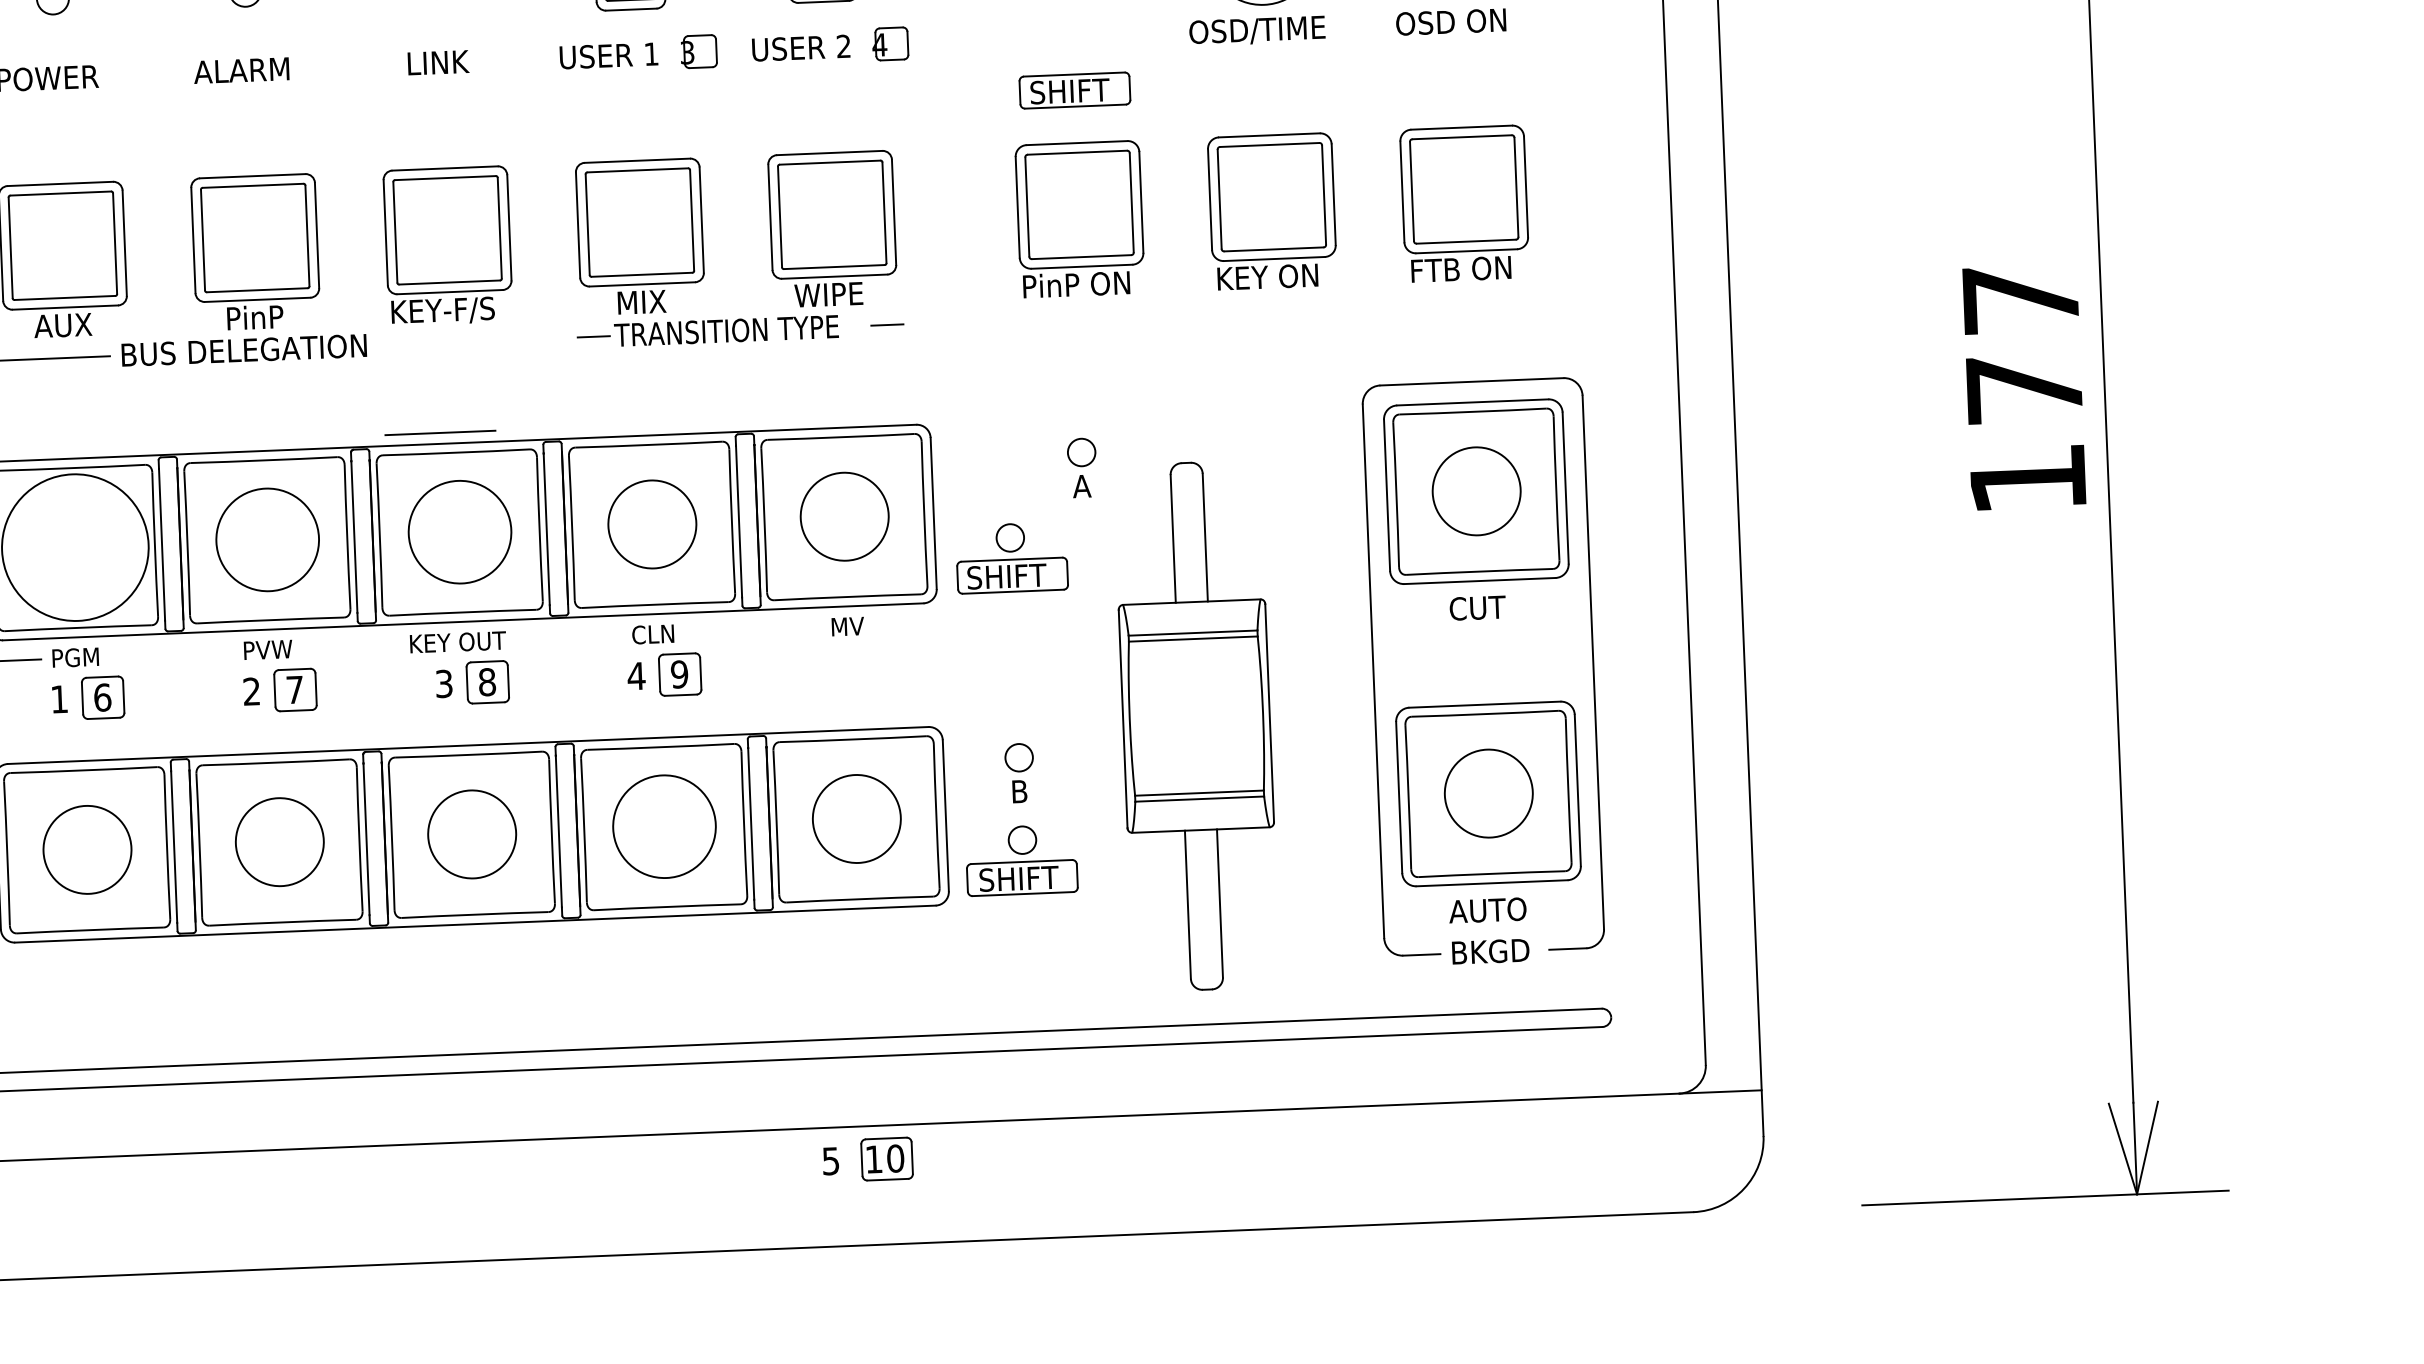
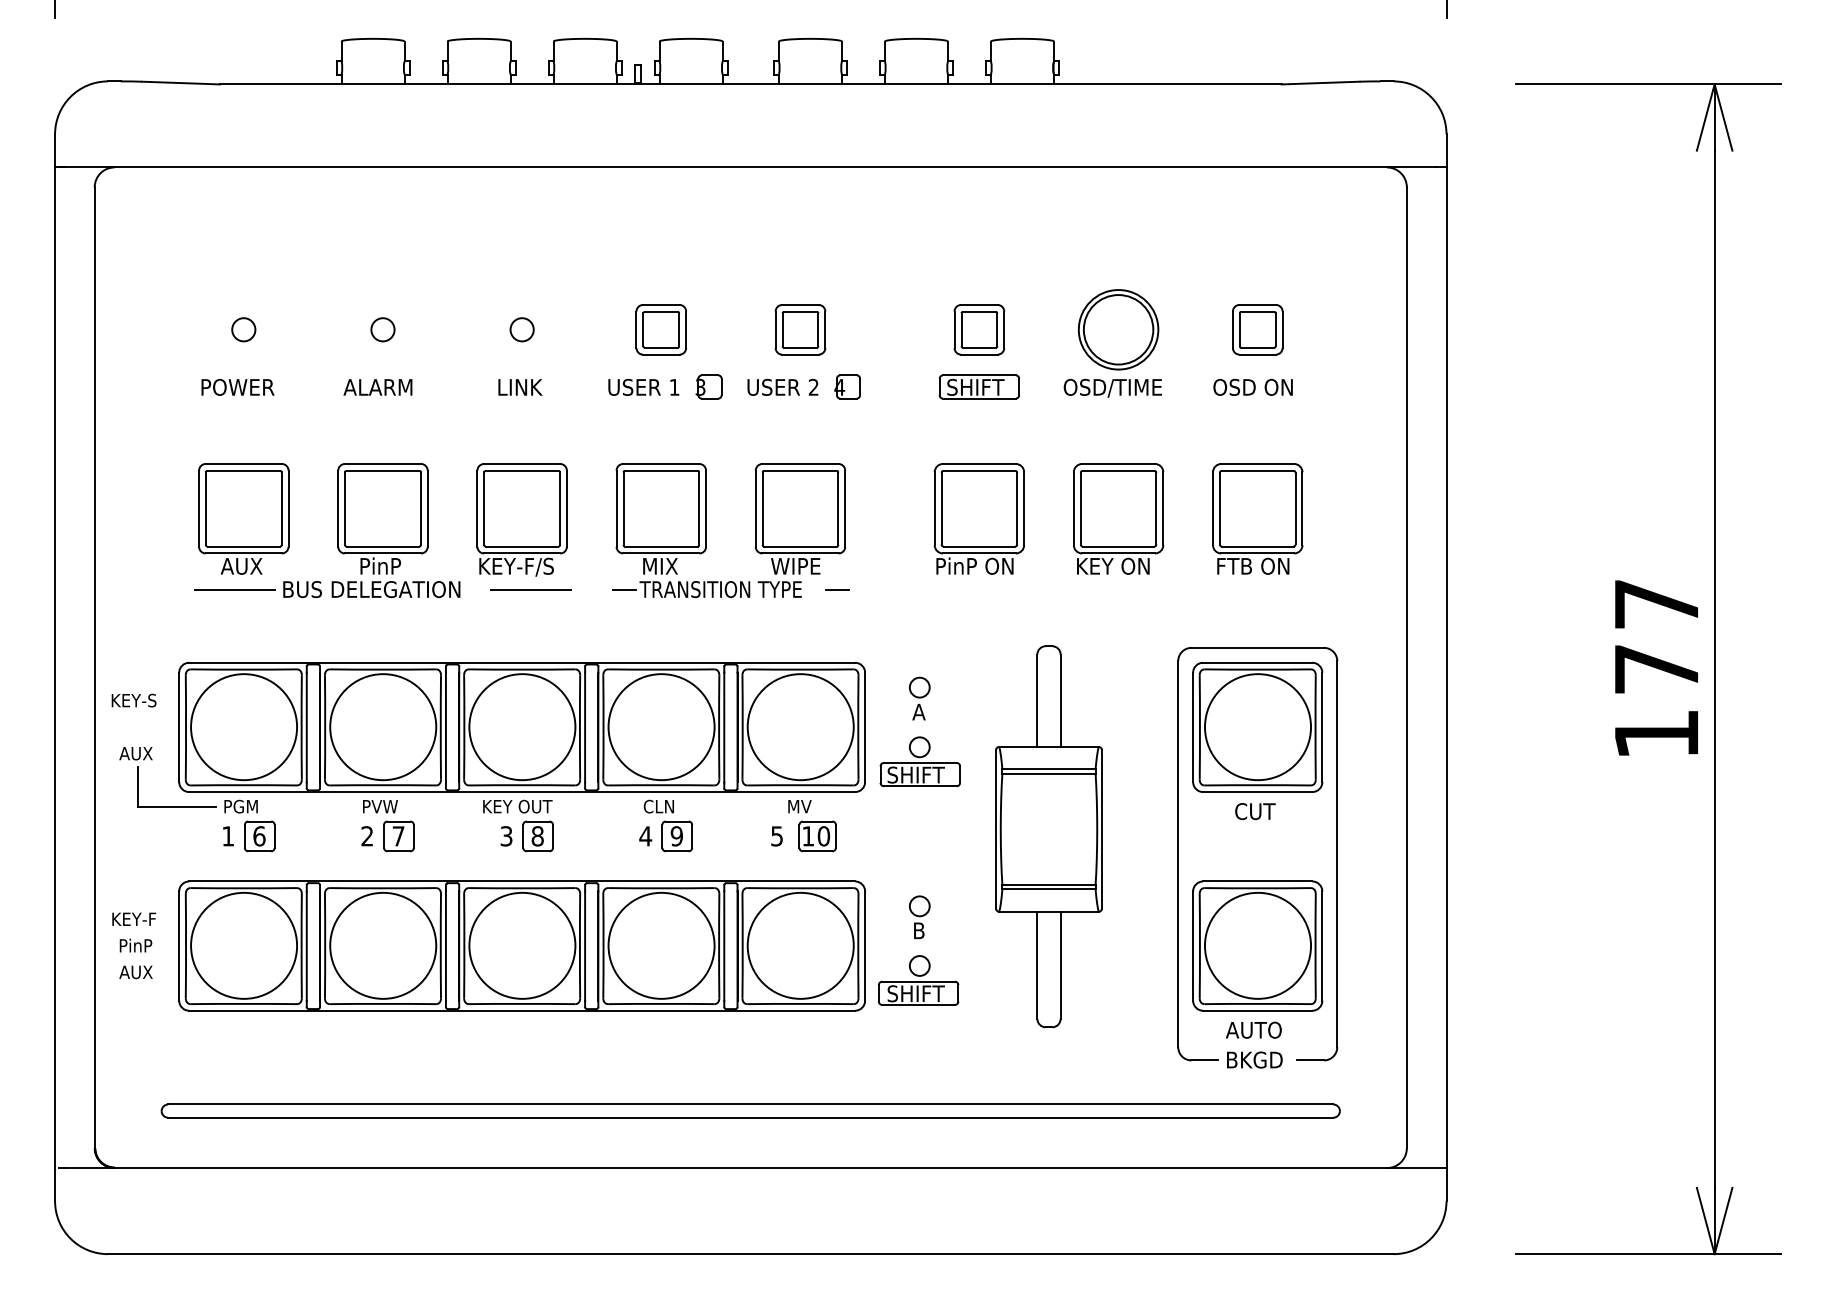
part: (1073, 89) -> (978, 386), moved
line: (439, 432) -> (530, 589), moved
part: (1081, 467) -> (919, 698), moved
circle: (1476, 491) -> (1257, 727), size x1.67
circle: (844, 517) -> (800, 727), size x1.67
circle: (652, 524) -> (661, 727), size x1.67
circle: (460, 532) -> (522, 727), size x1.43
circle: (268, 540) -> (383, 727), size x1.43
part: (1196, 725) -> (1048, 836), moved
circle: (1488, 793) -> (1257, 945), size x1.67
circle: (856, 818) -> (800, 945), size x1.67
circle: (664, 826) -> (661, 945), size x1.43
circle: (472, 833) -> (522, 945), size x1.67
circle: (280, 841) -> (383, 945), size x1.67
circle: (88, 849) -> (244, 945), size x1.67
part: (867, 1159) -> (803, 836), moved

